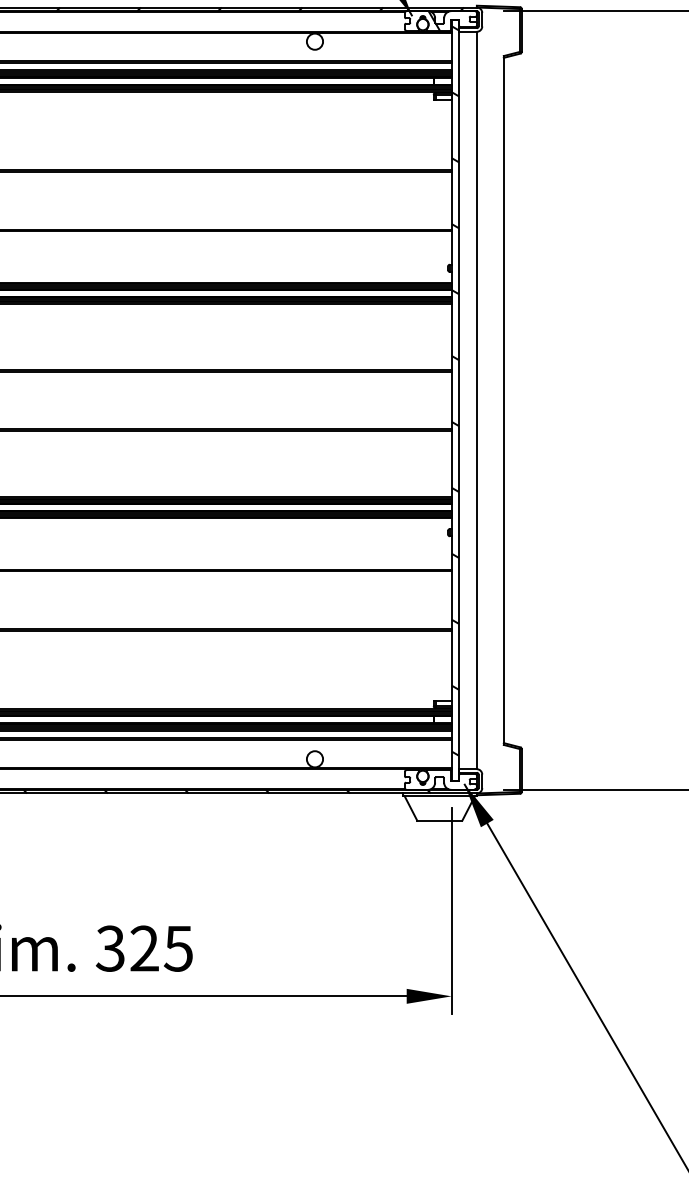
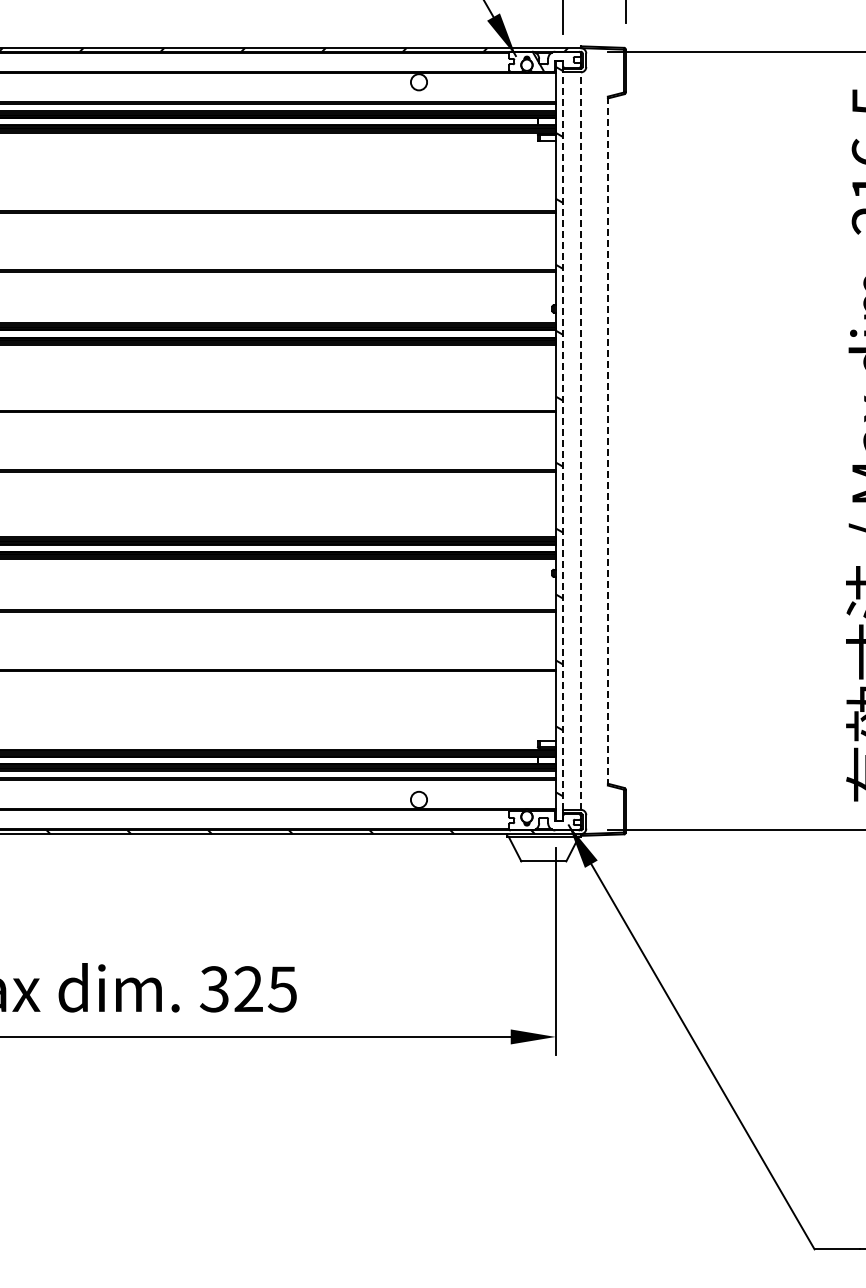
line: (458, 399) -> (562, 440), solid -> dashed
line: (476, 400) -> (580, 441), solid -> dashed
line: (503, 400) -> (607, 441), solid -> dashed

